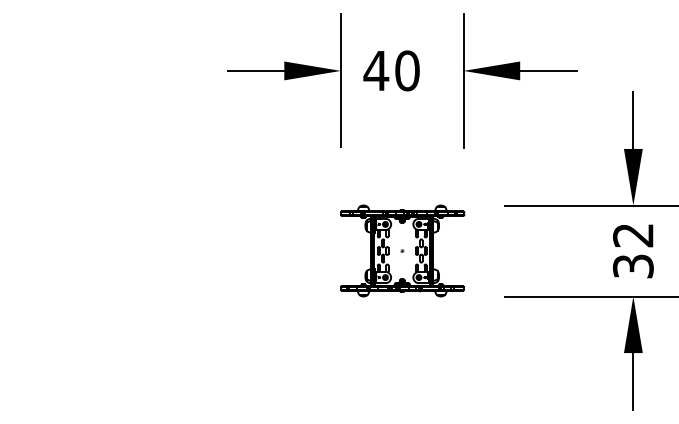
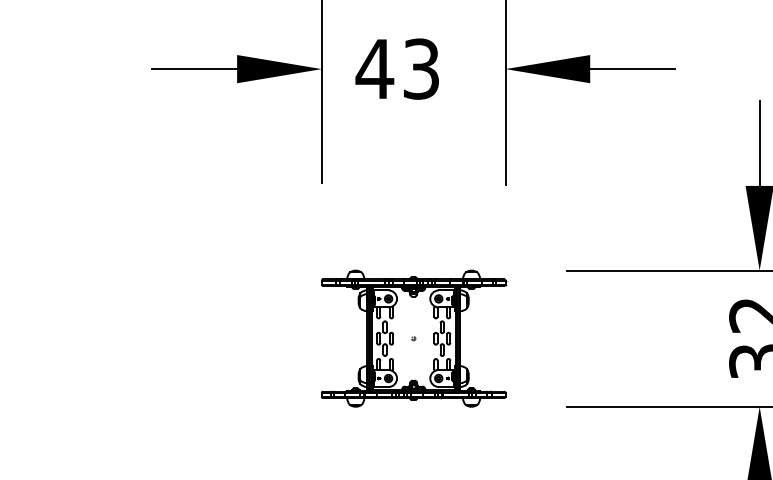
text: (407, 70) -> (421, 68), 40 -> 43

